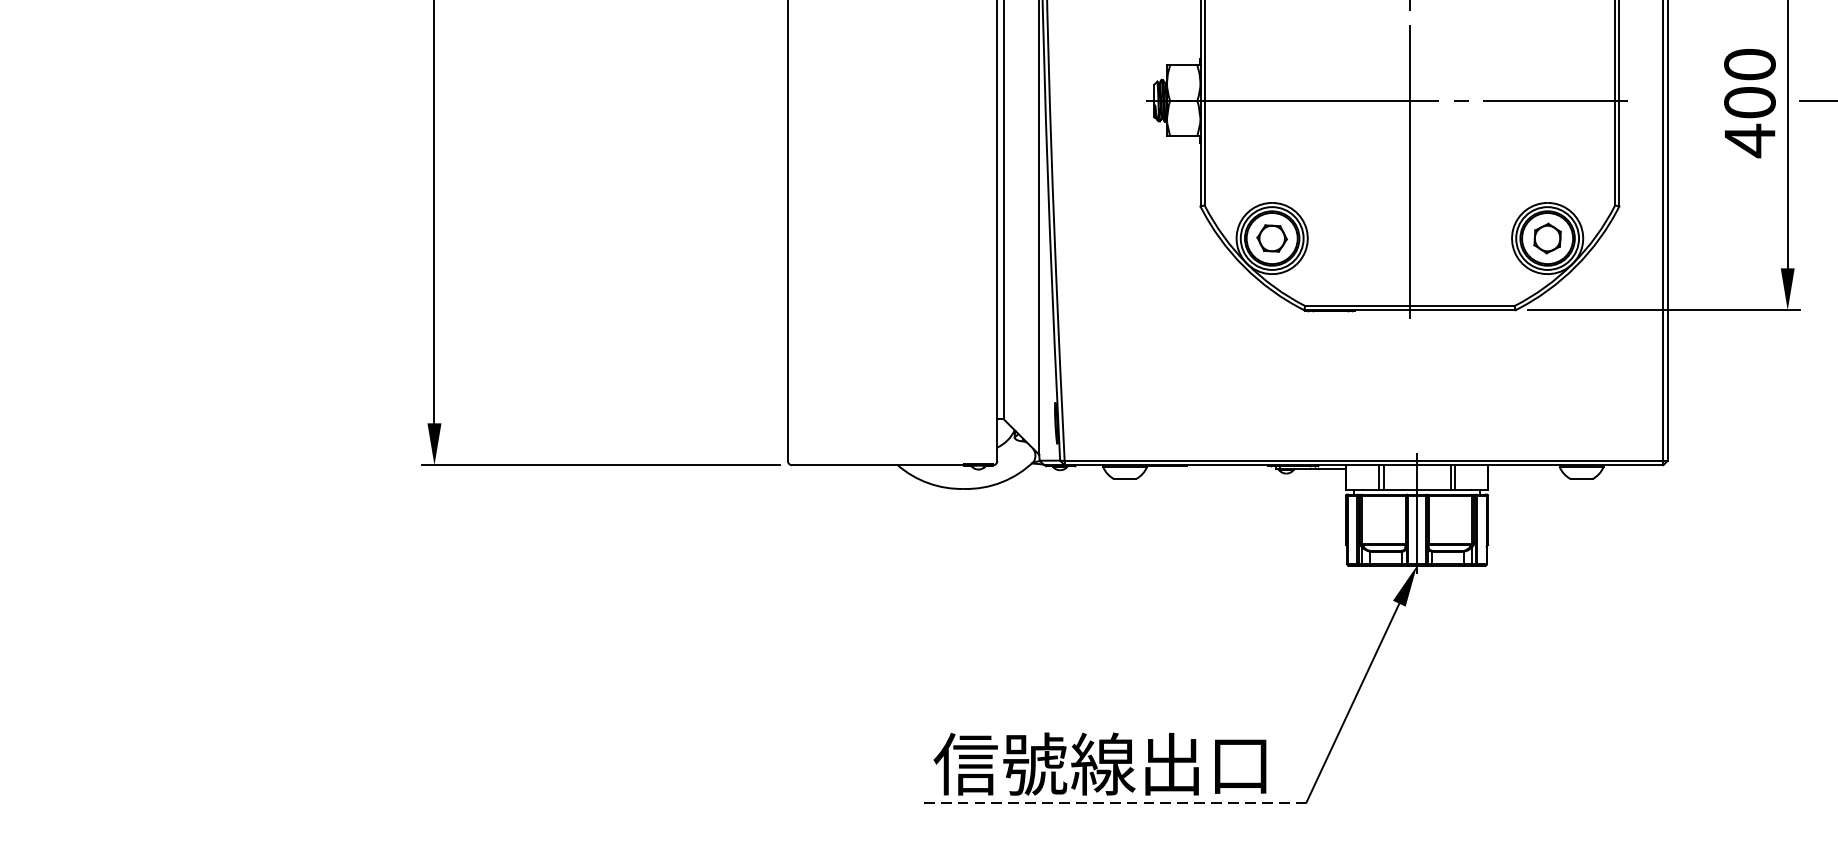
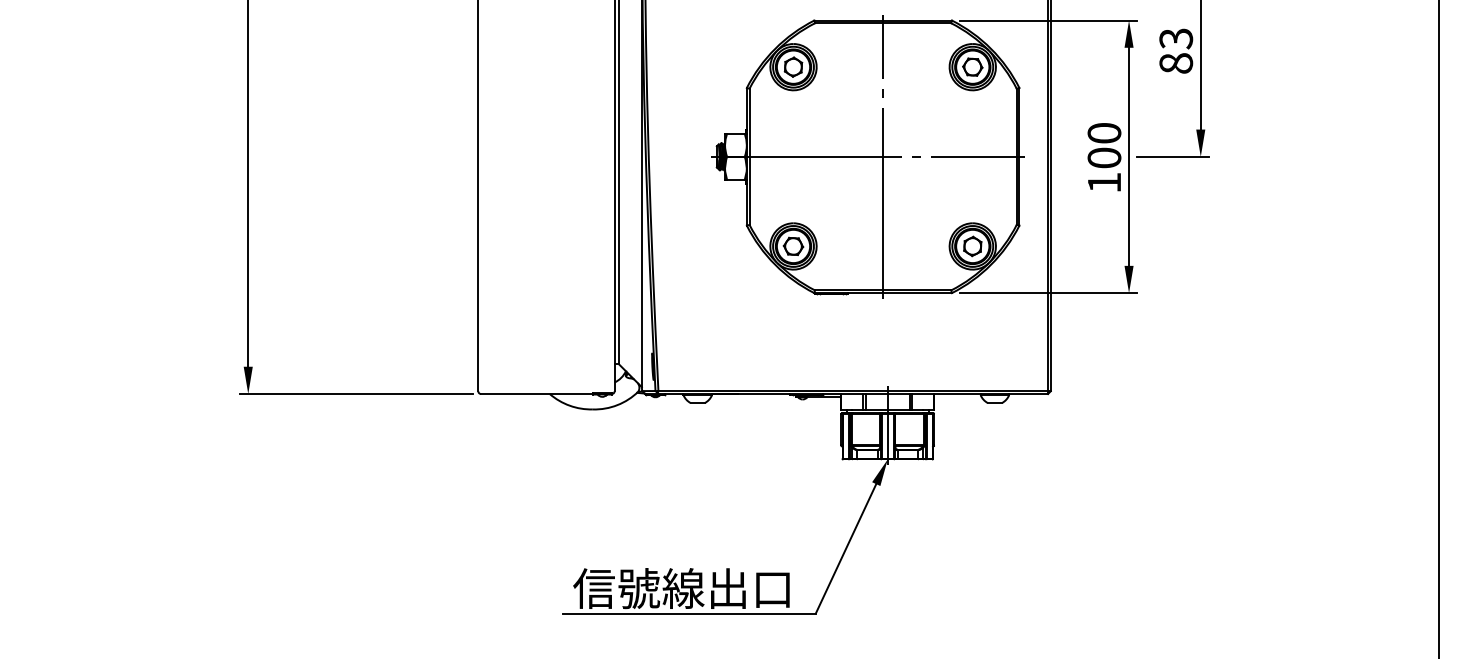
text: (1749, 140) -> (1104, 182), 400 -> 100
line: (1110, 802) -> (688, 613), dashed -> solid

